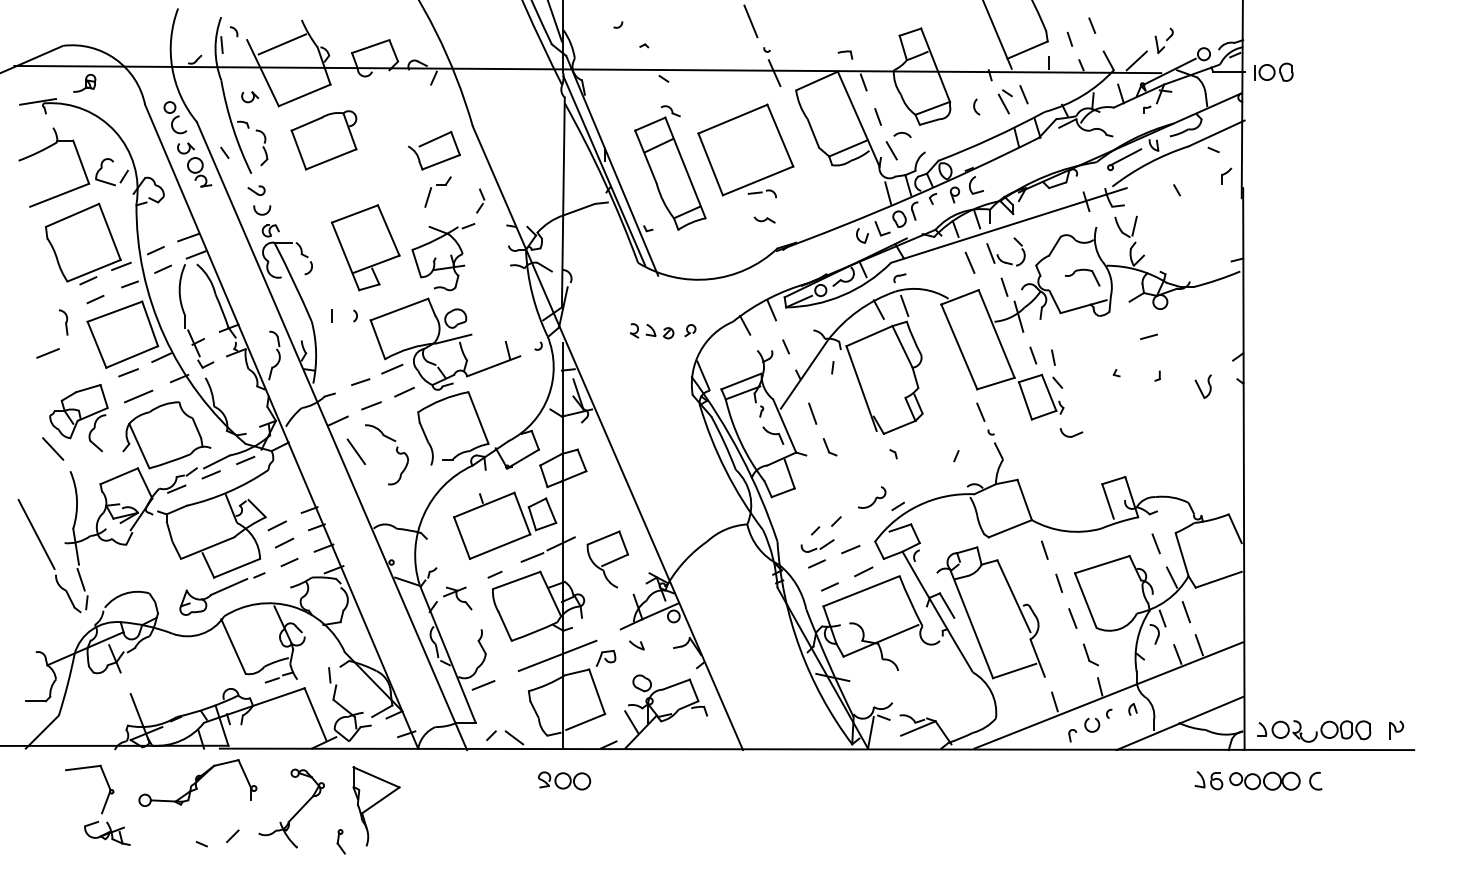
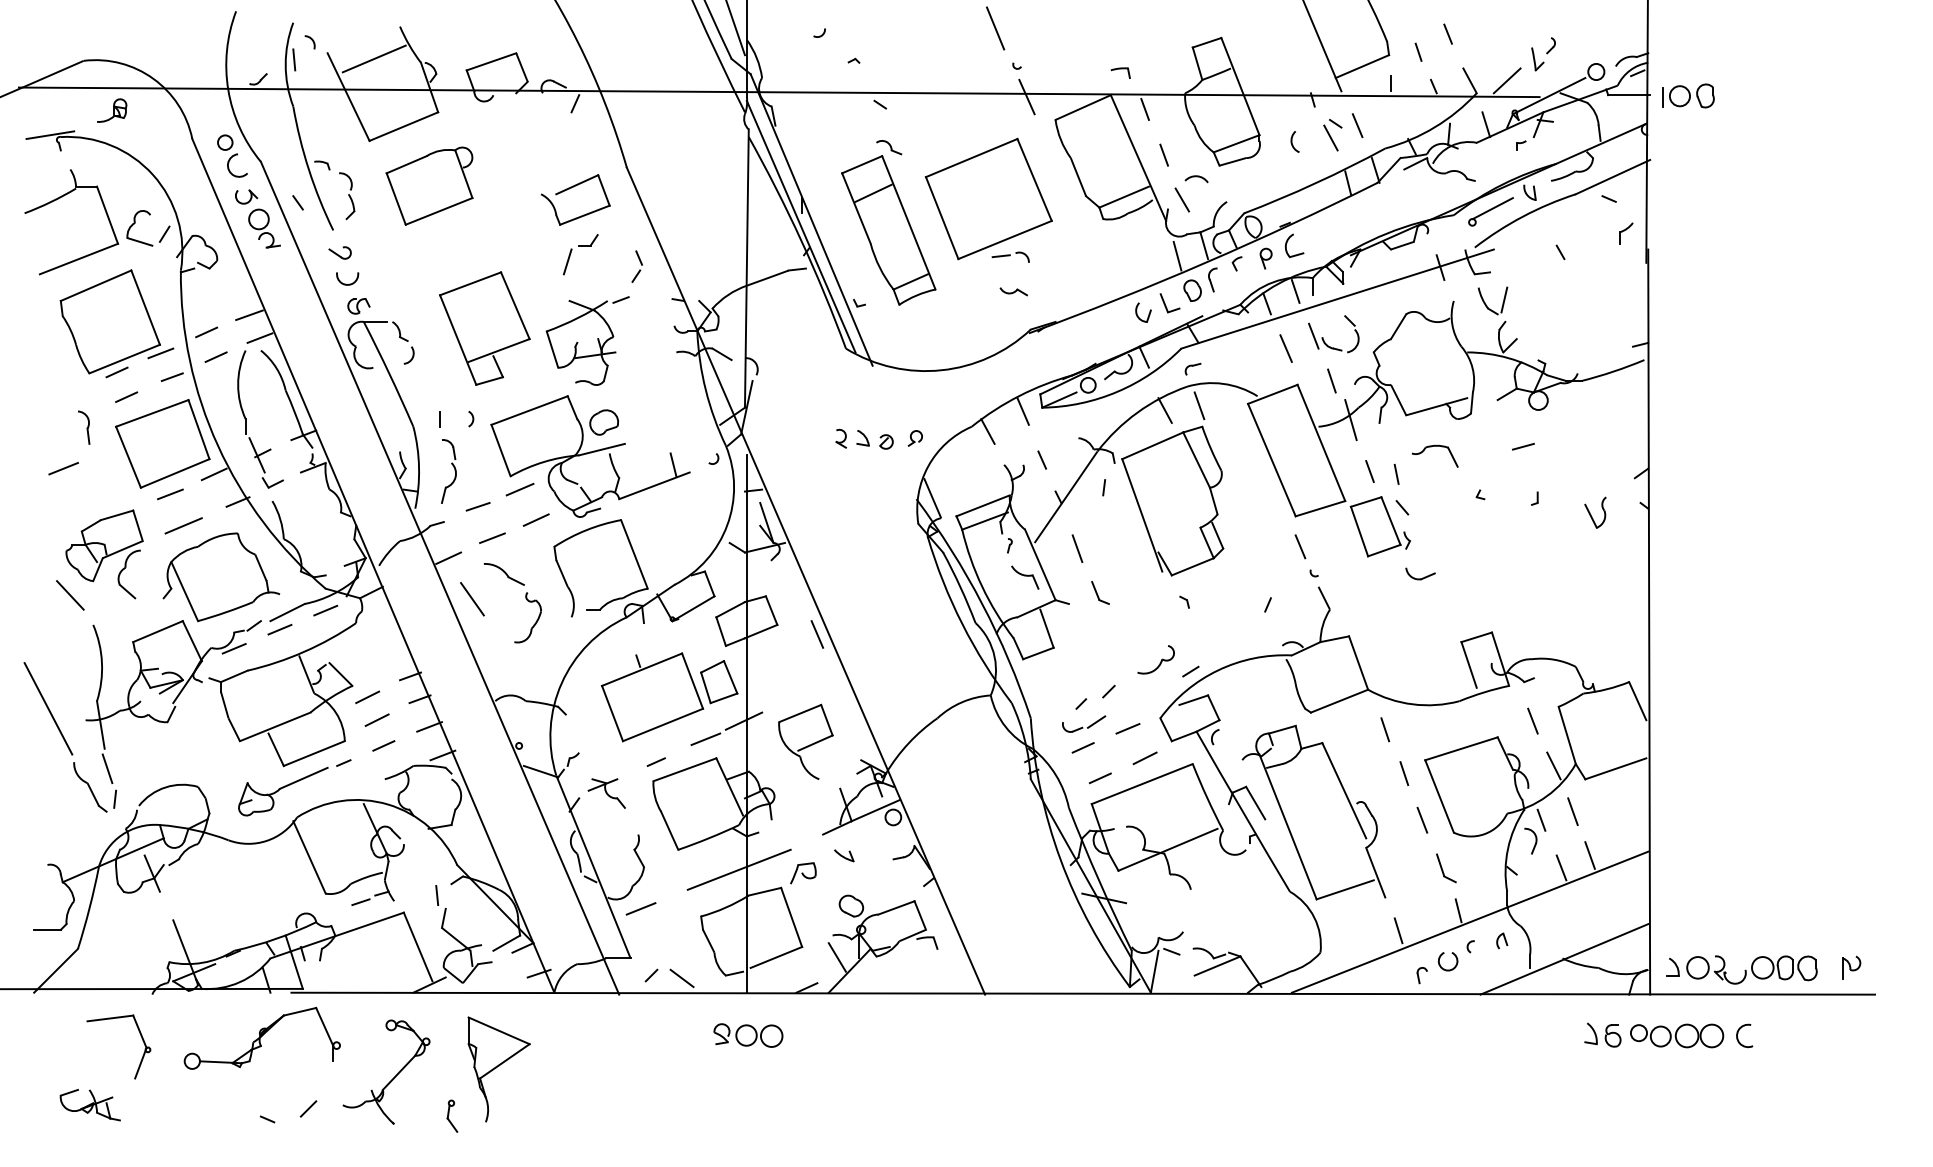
part: (250, 96) -> (331, 128), removed
part: (1079, 271) -> (1431, 447), moved
part: (278, 354) -> (454, 470), moved
line: (616, 478) -> (817, 634), added
part: (106, 832) -> (89, 1104), moved

